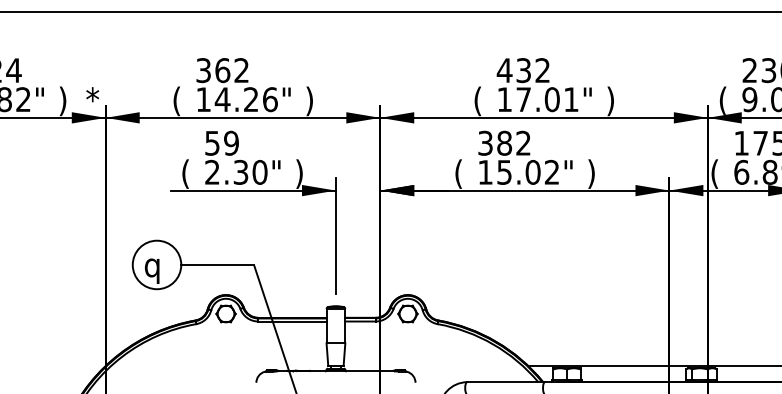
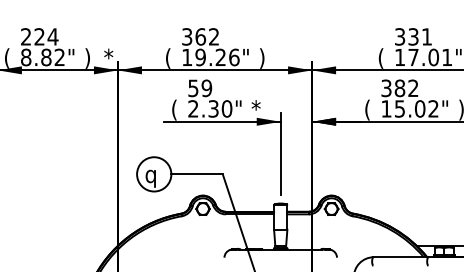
text: (522, 70) -> (412, 36), 432 -> 331
text: (222, 99) -> (200, 57), 14.26" -> 19.26"
text: (300, 173) -> (255, 109), ) -> *

